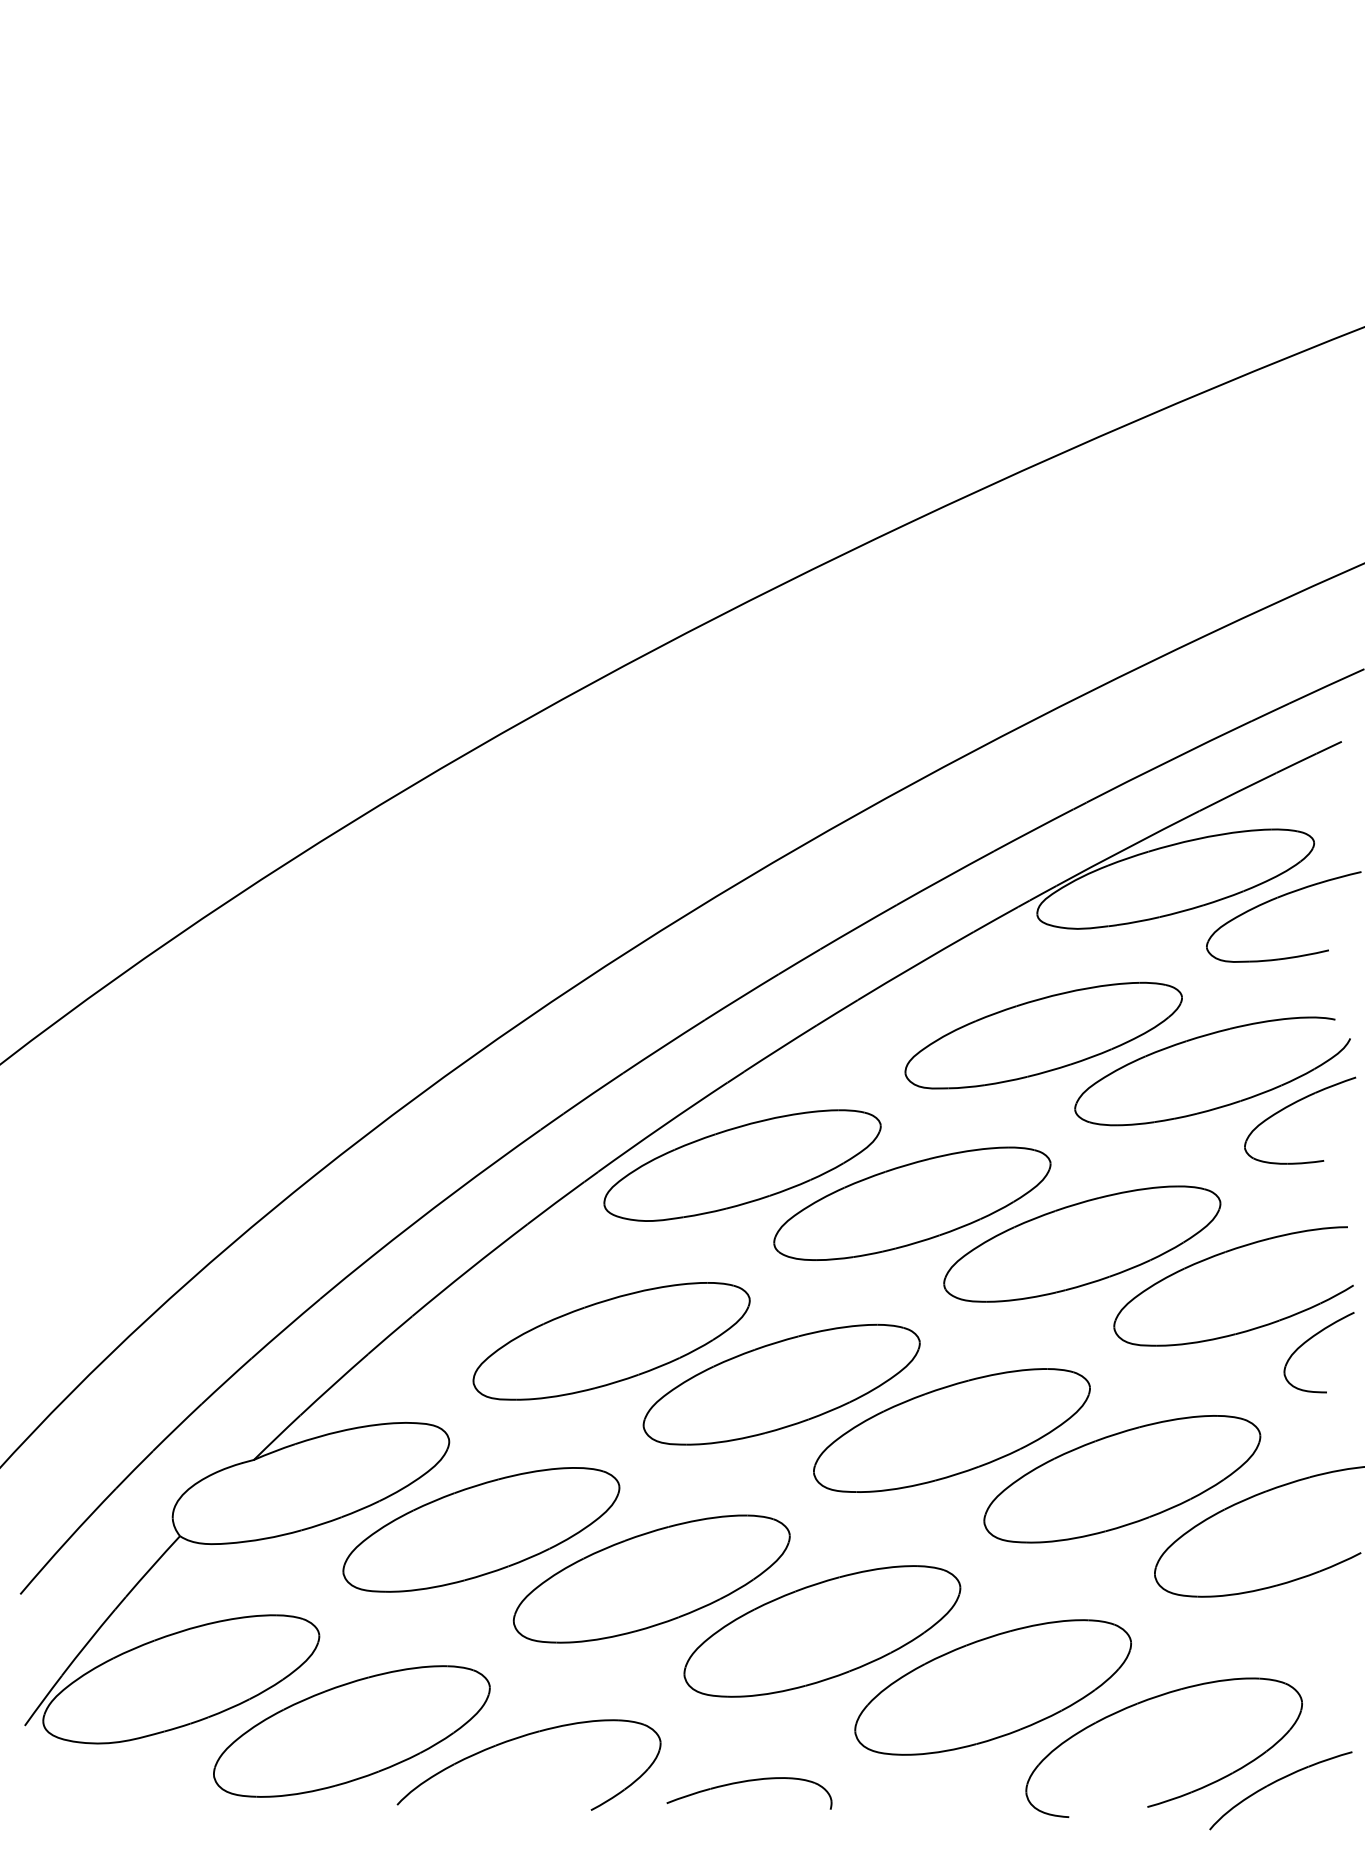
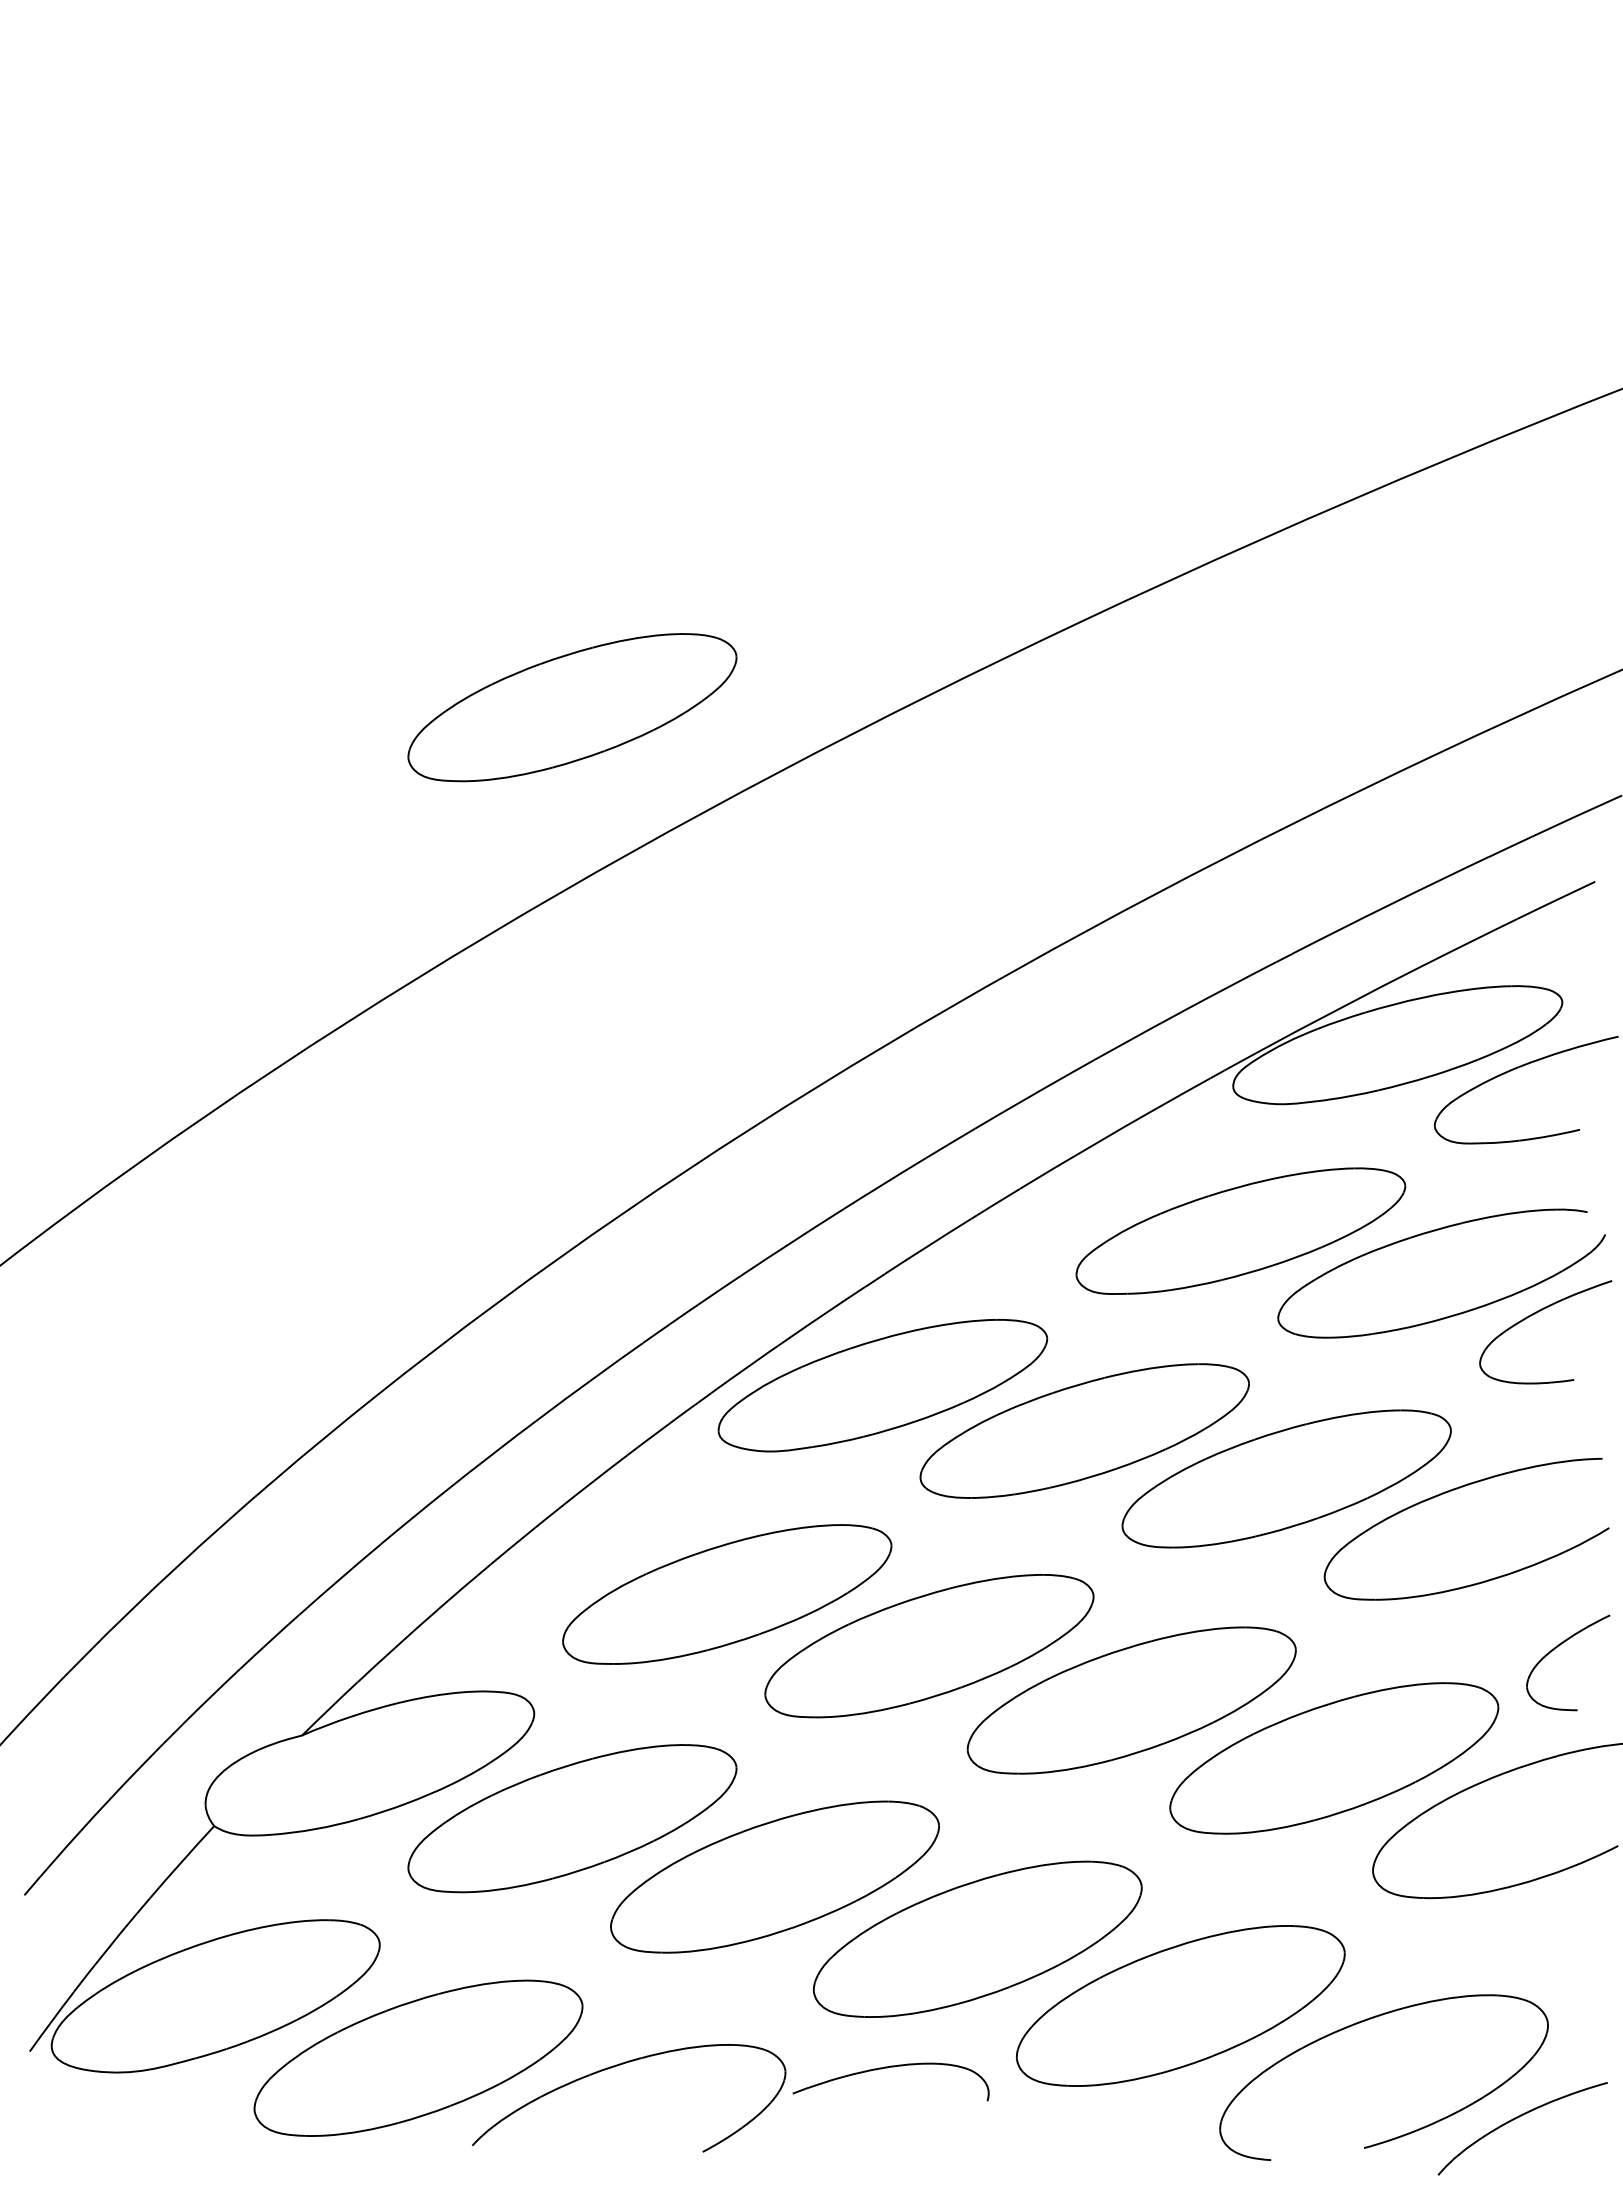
part: (481, 595) -> (572, 707), added
part: (1311, 1338) -> (1559, 1646), moved
part: (746, 1782) -> (887, 2068), moved

